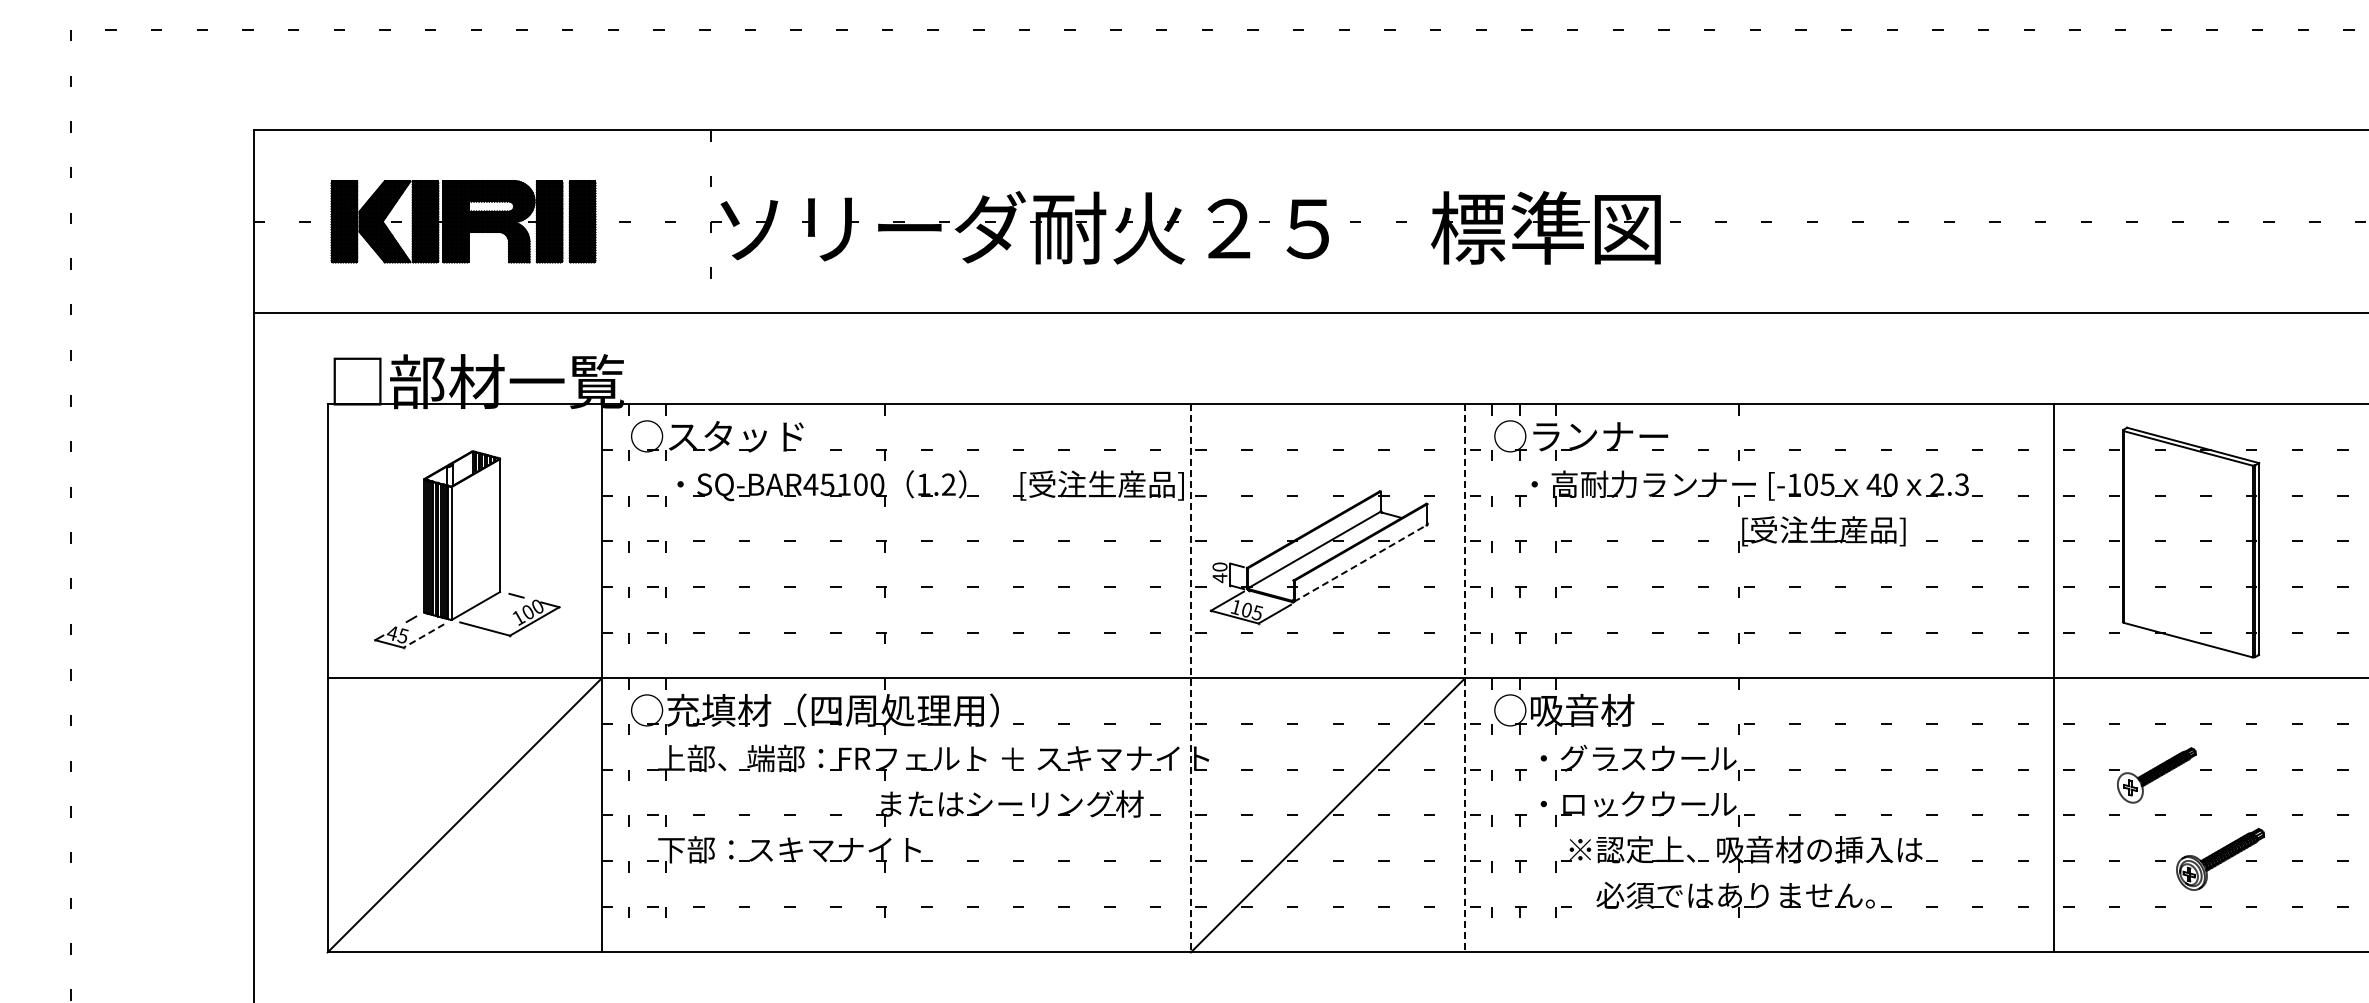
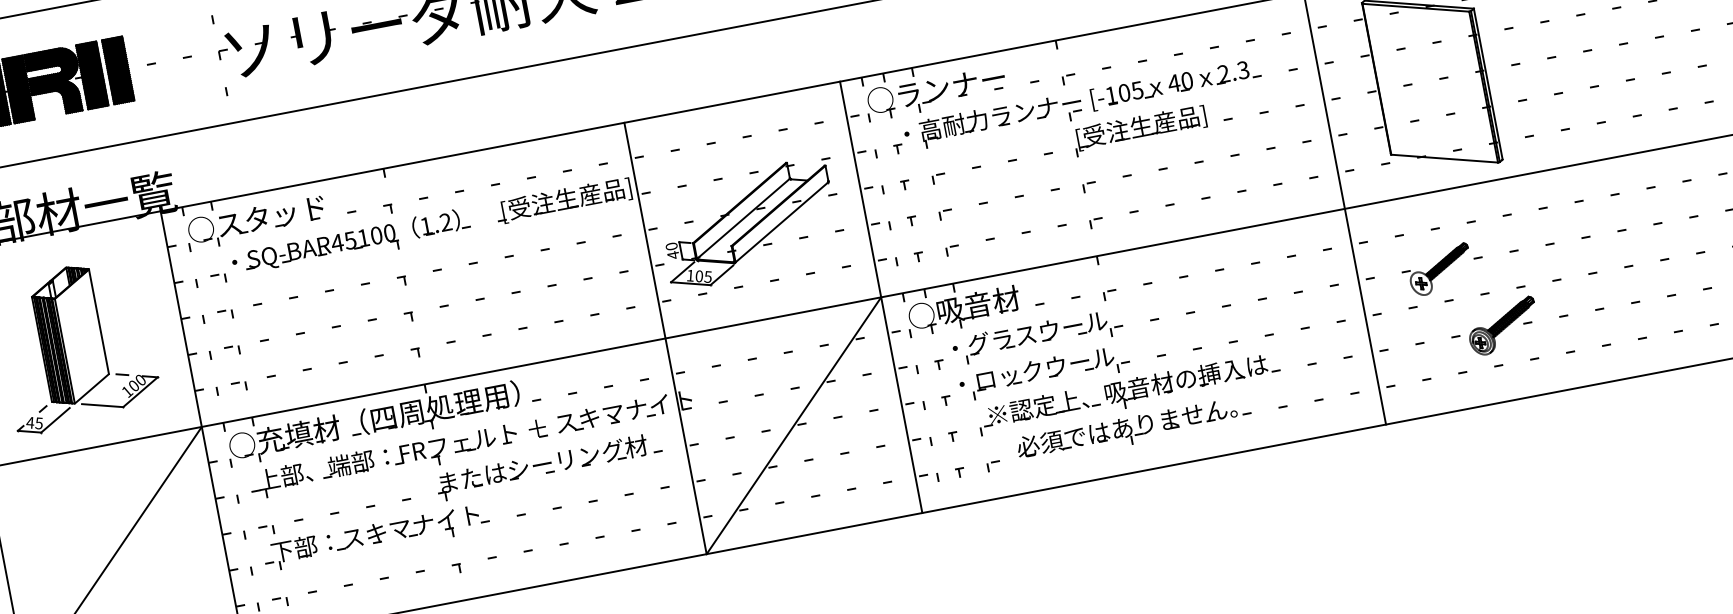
line: (1360, 563) -> (781, 222), dashed -> solid
line: (423, 636) -> (55, 420), dashed -> solid
line: (1190, 678) -> (665, 338), dashed -> solid
line: (1464, 678) -> (880, 297), dashed -> solid

